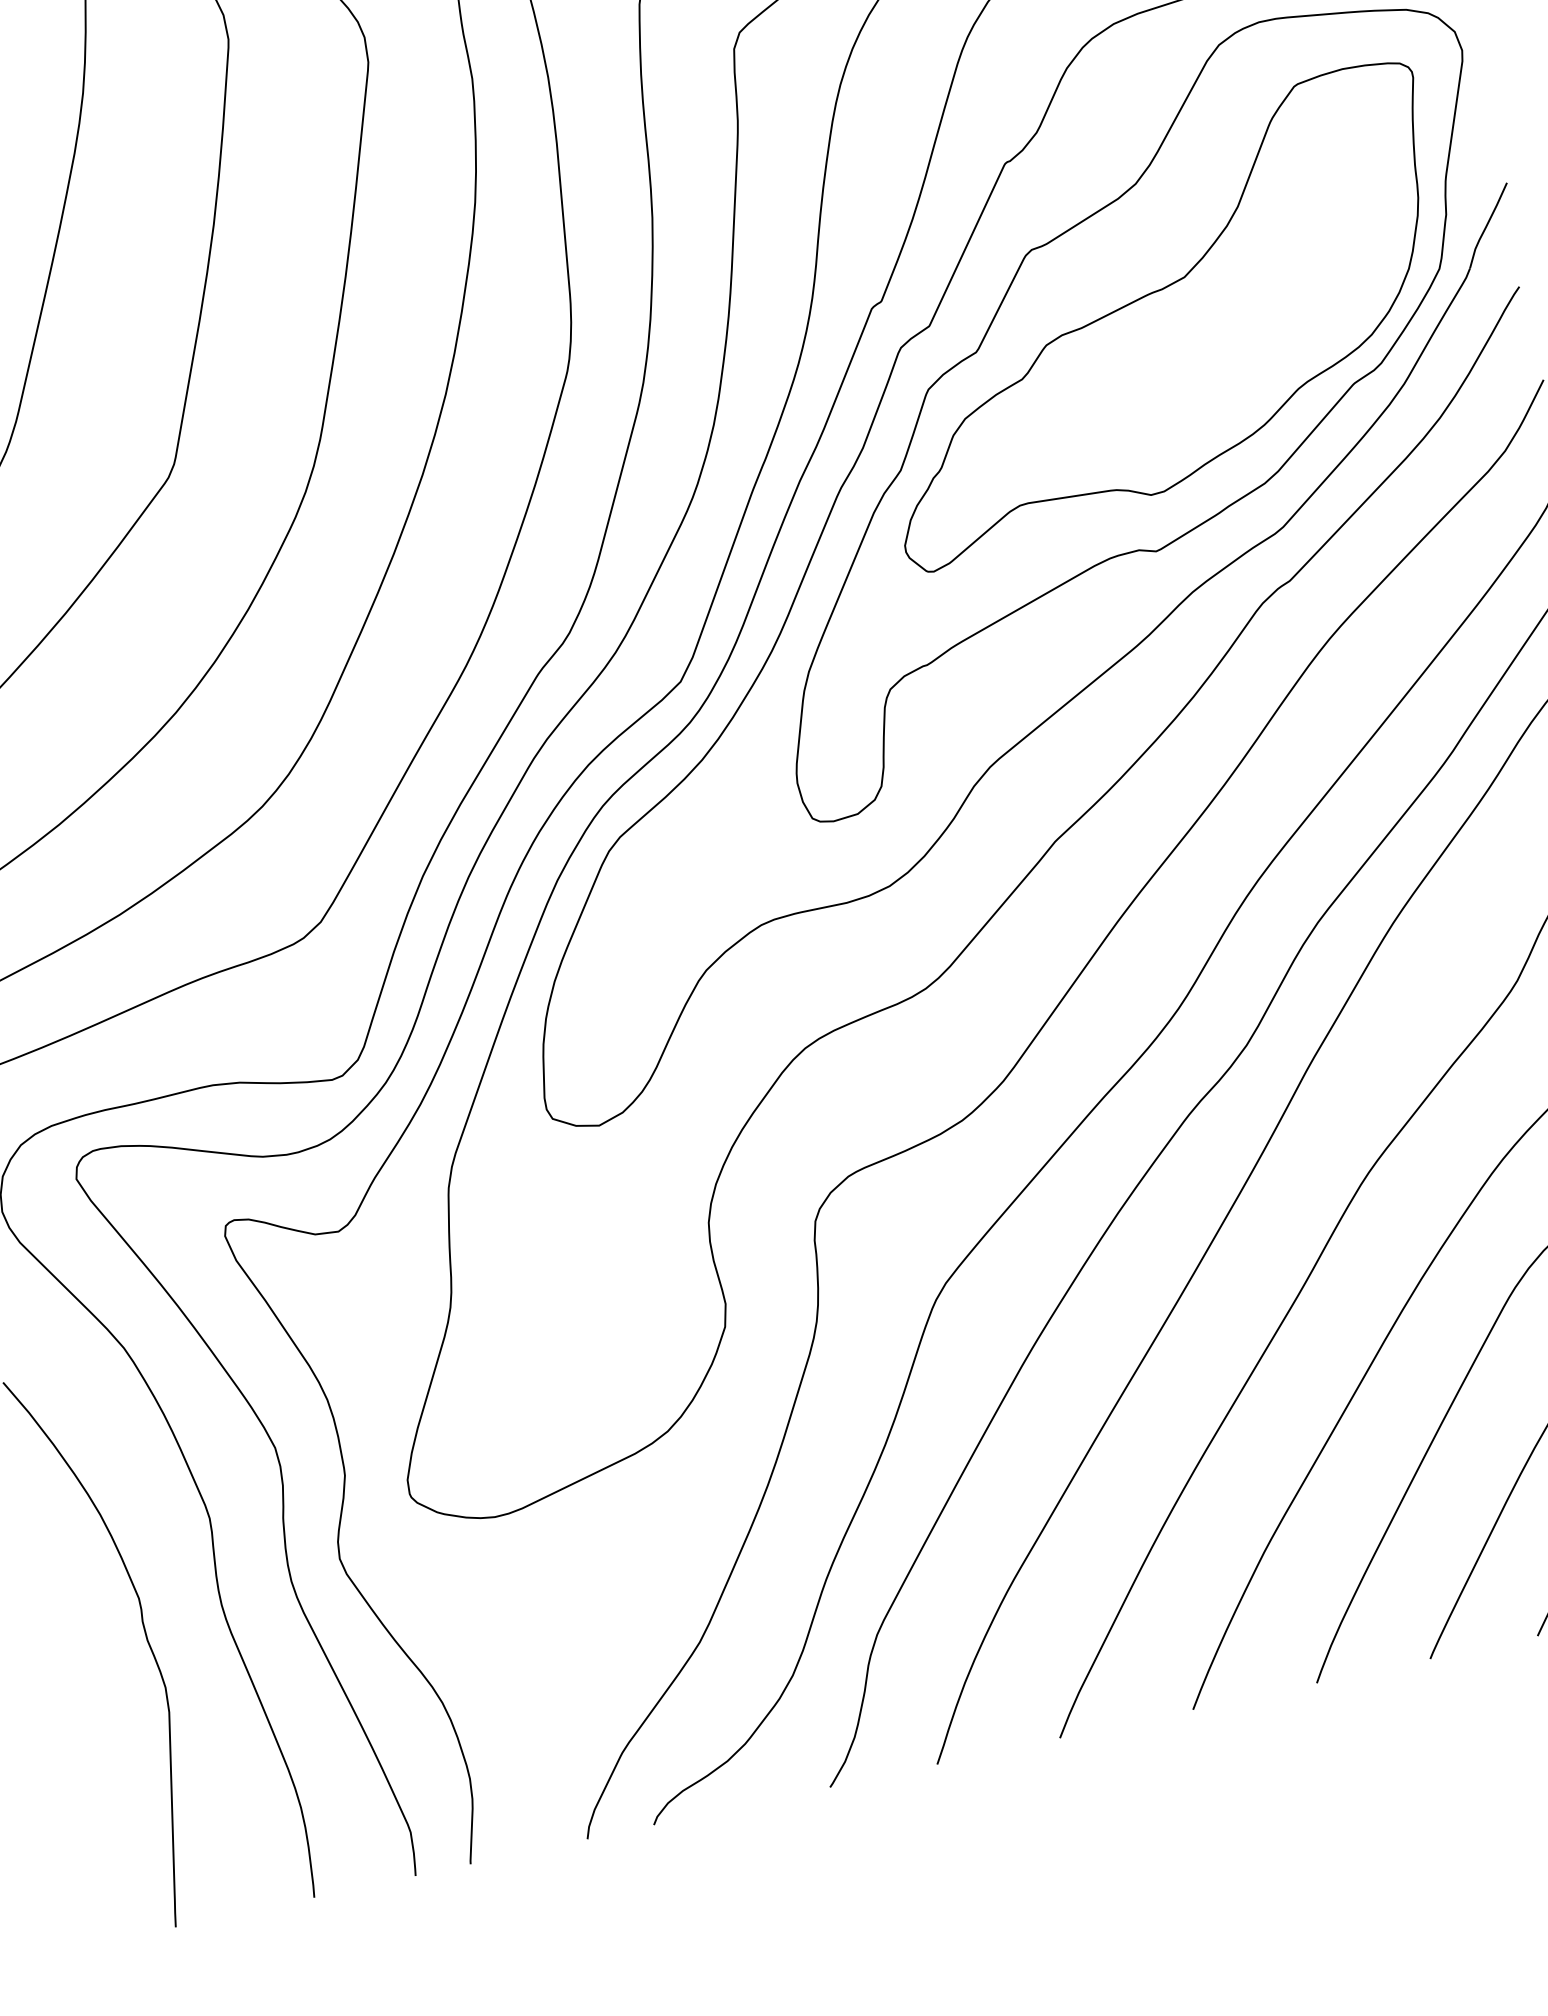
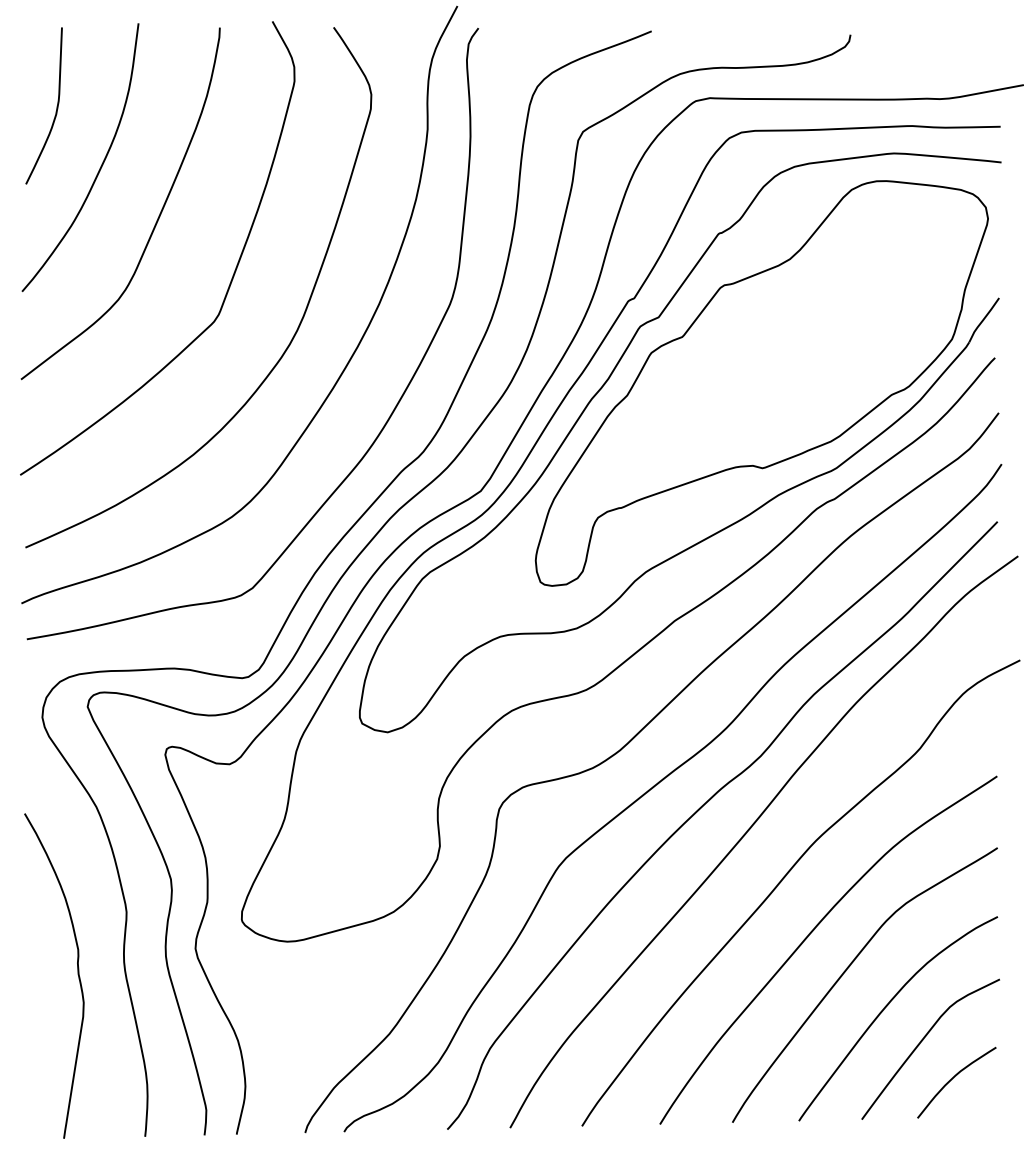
part: (1159, 314) -> (789, 335), removed

